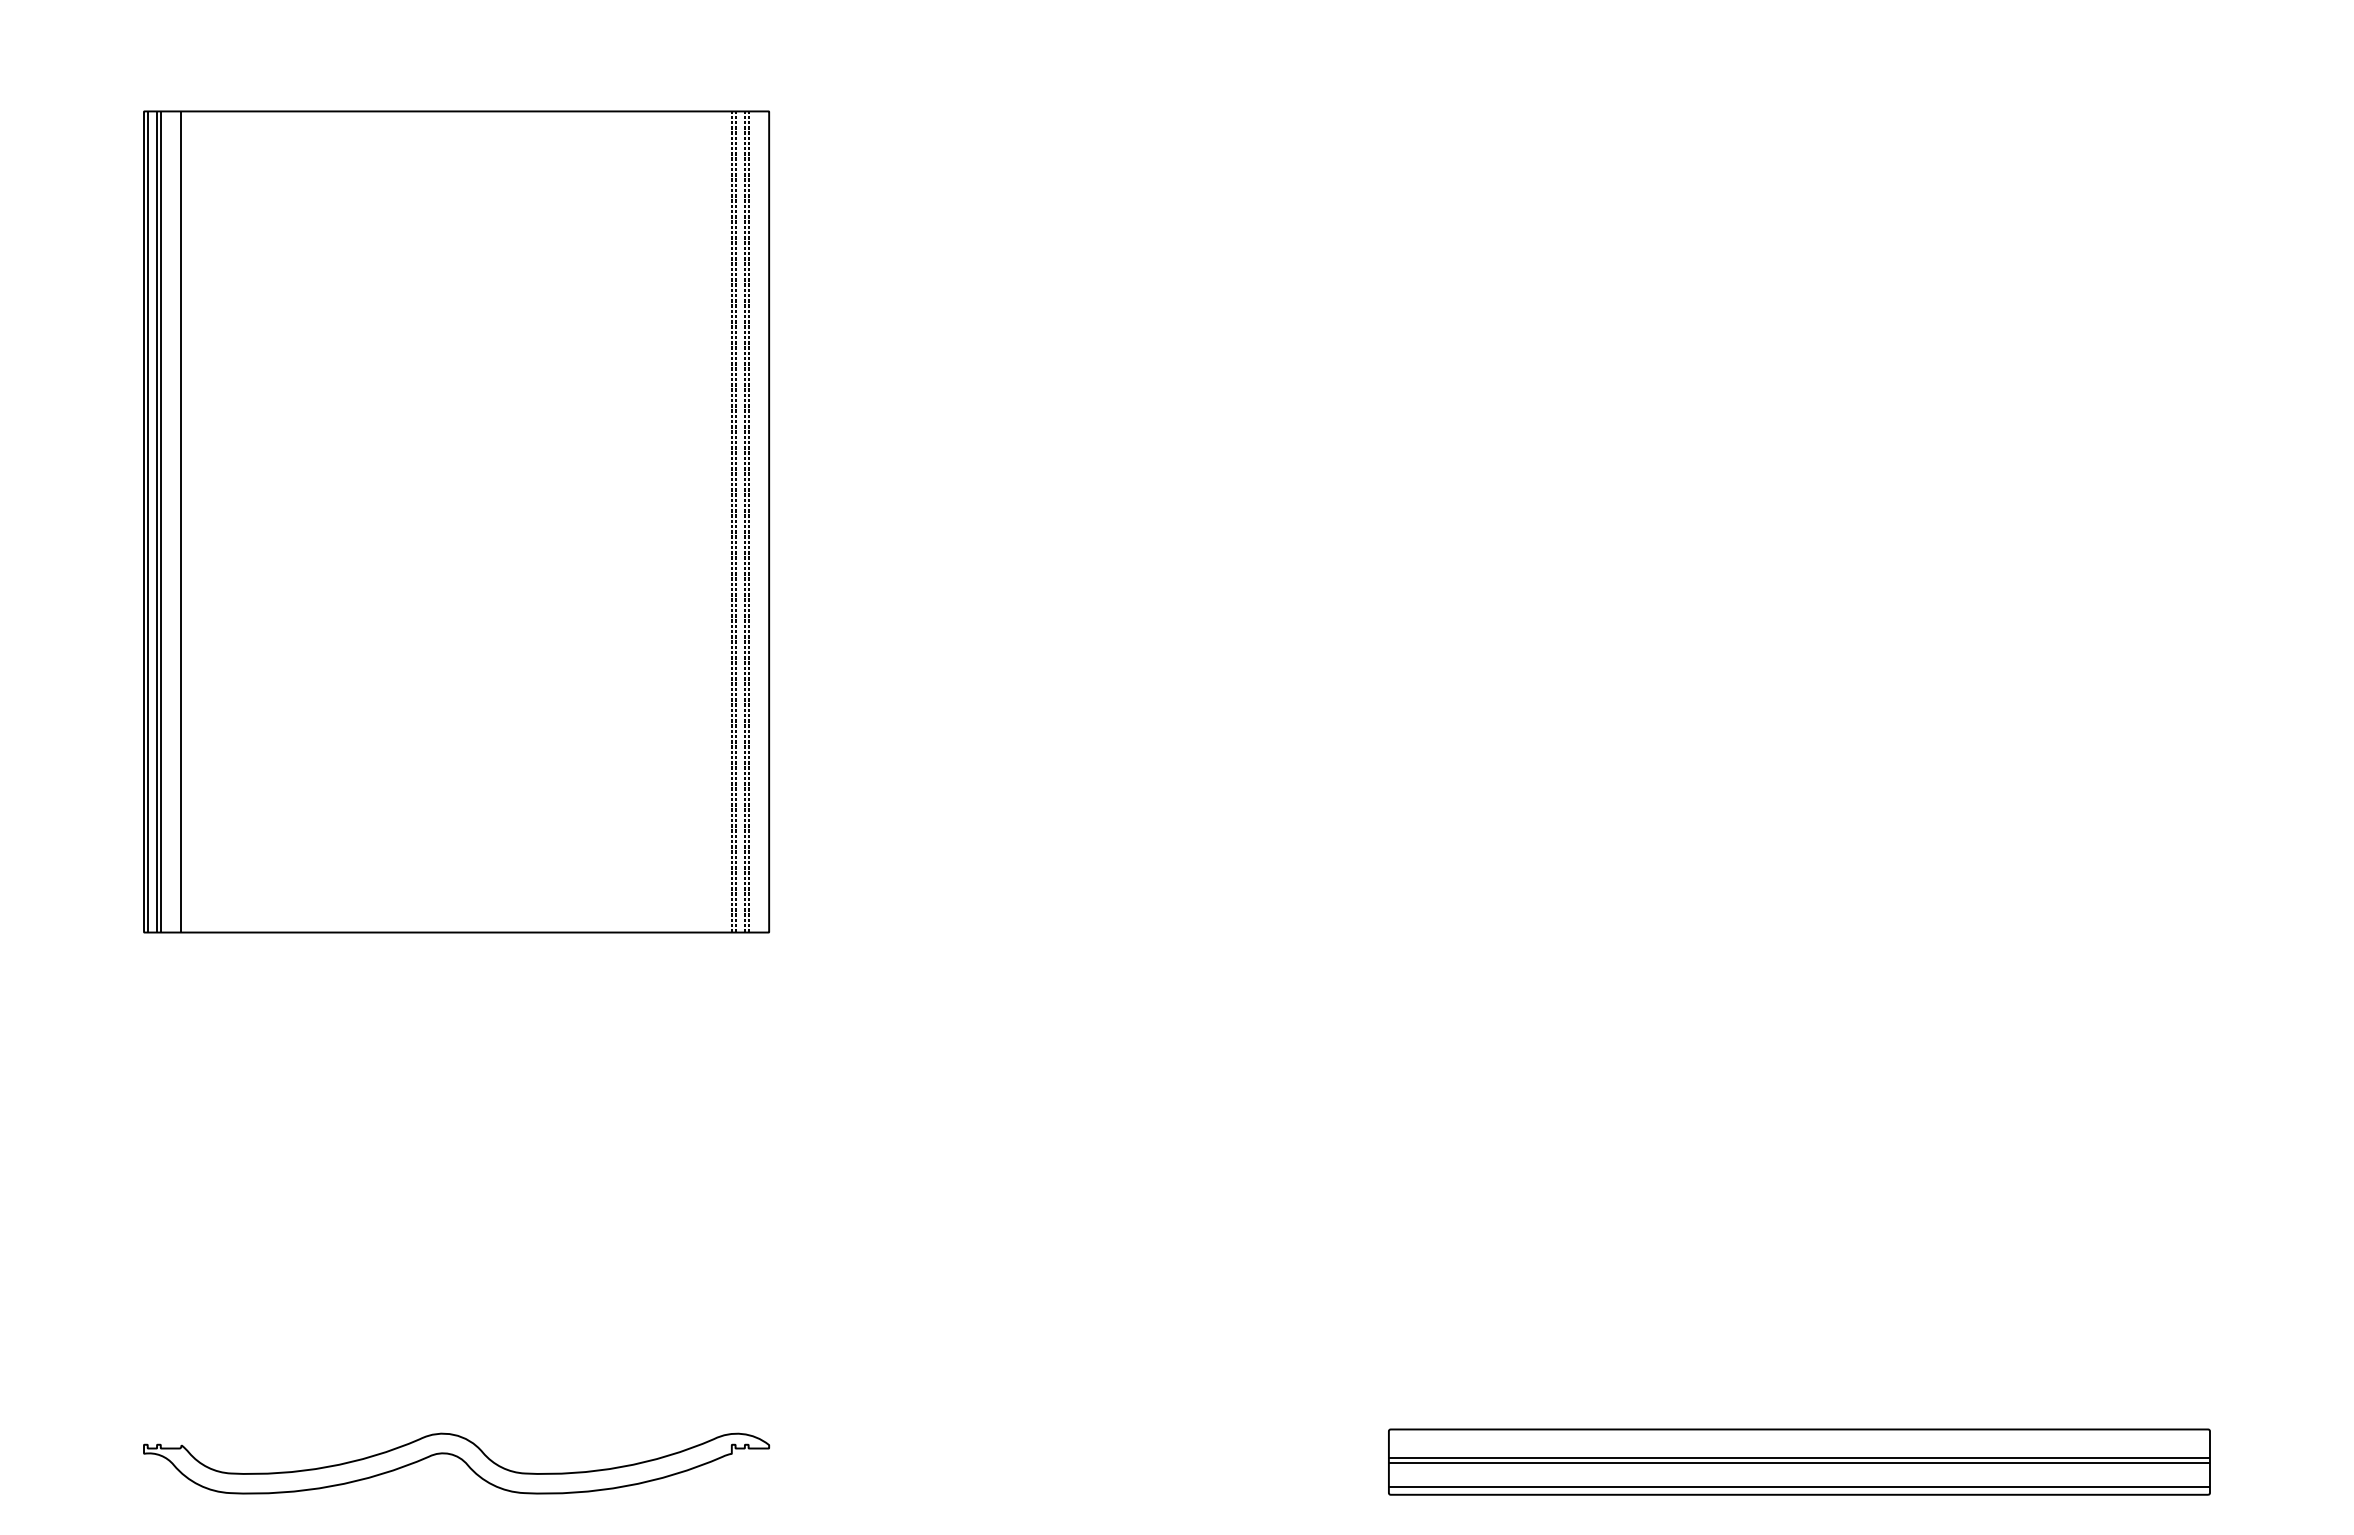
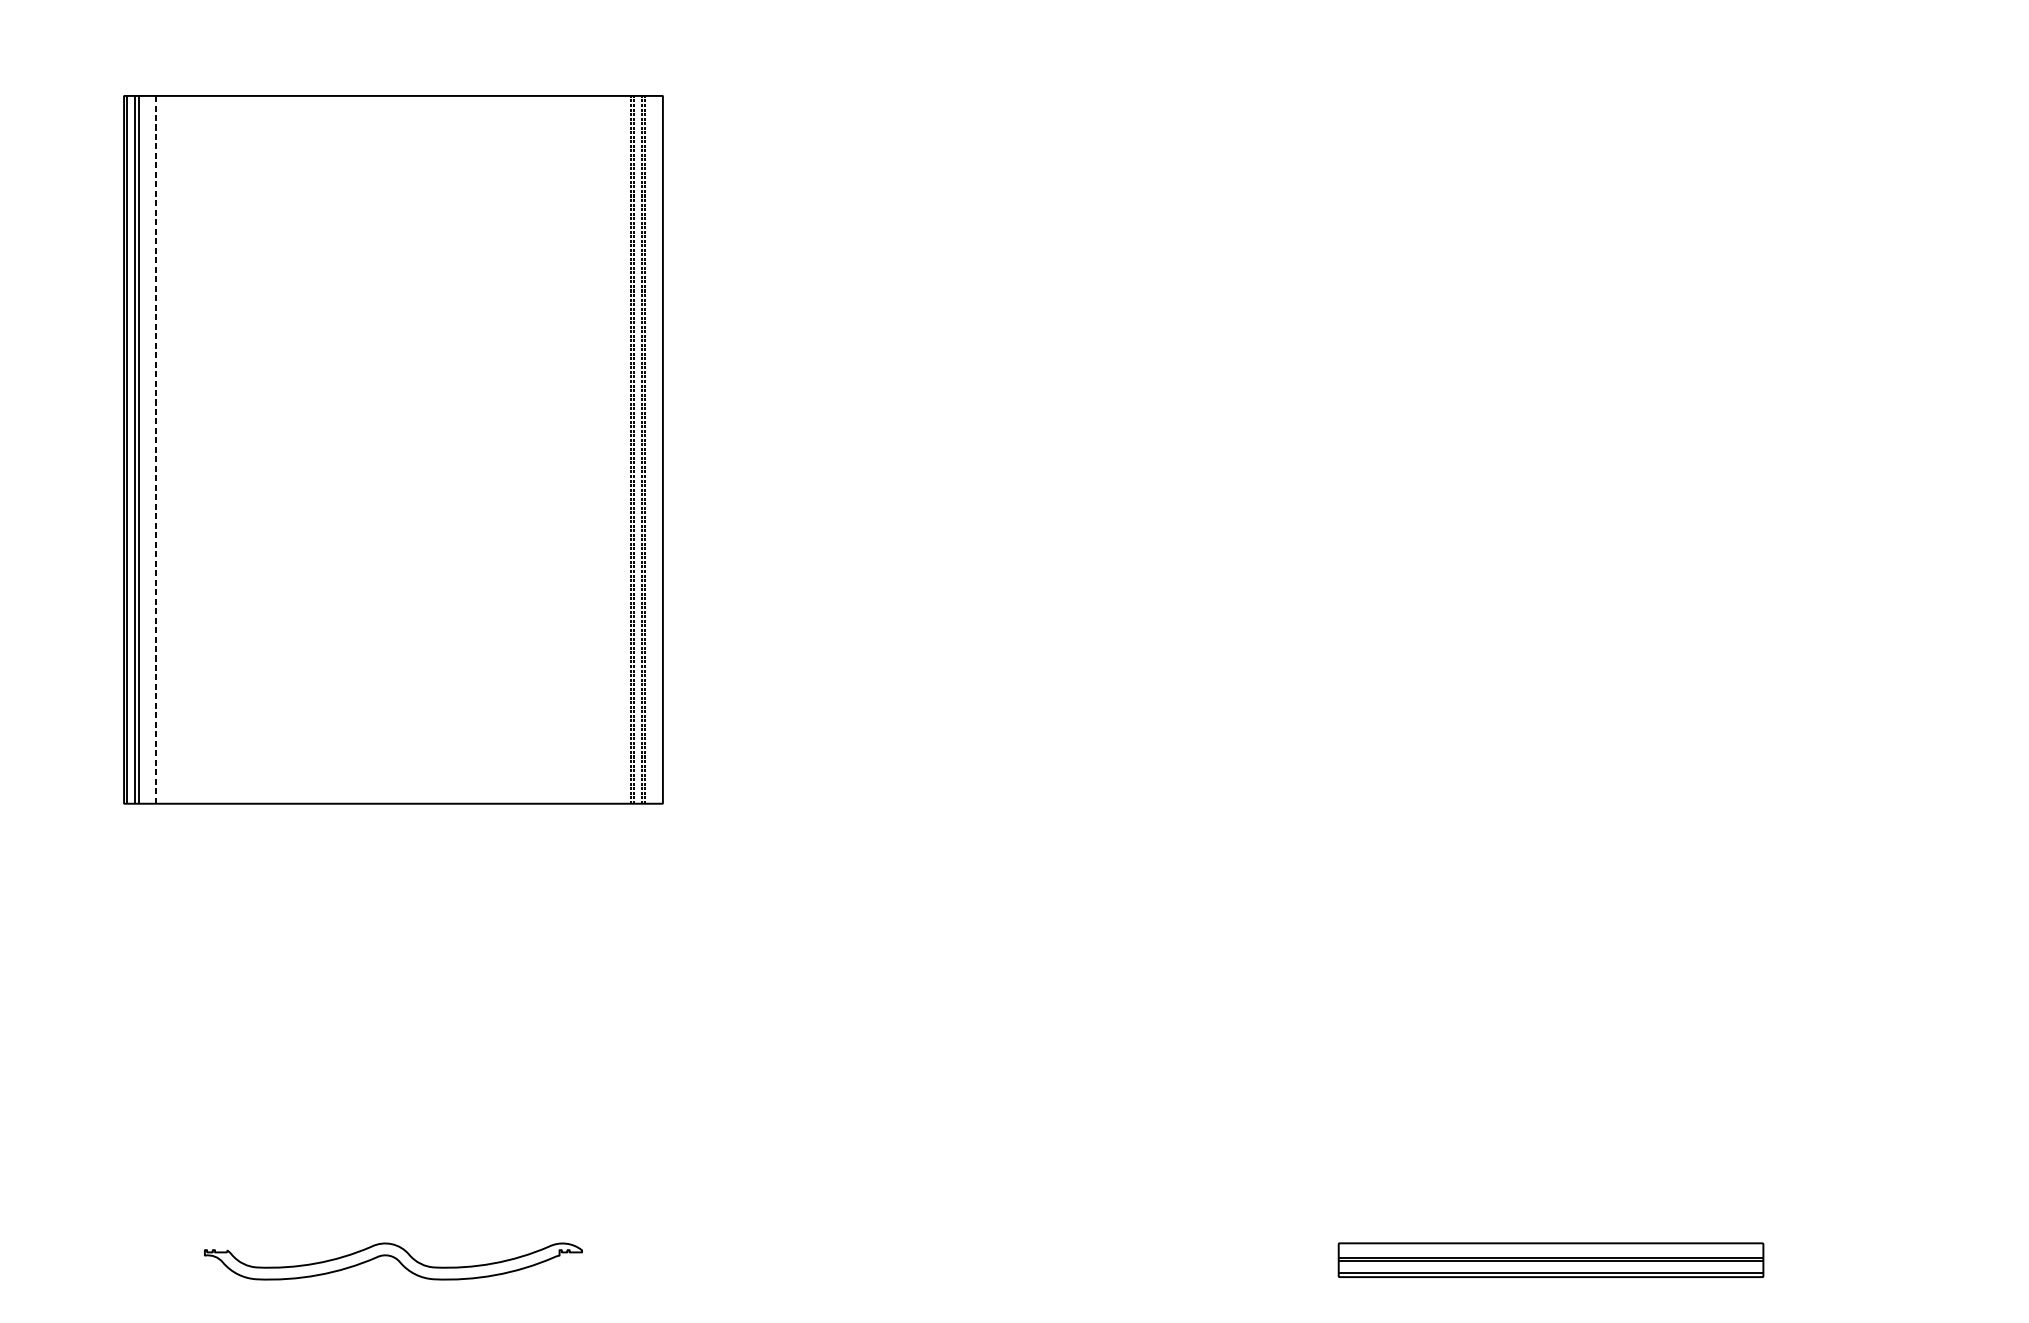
line: (181, 521) -> (156, 449), solid -> dashed
part: (1799, 1461) -> (1551, 1259), size x0.6
part: (456, 1463) -> (393, 1261), size x0.7

